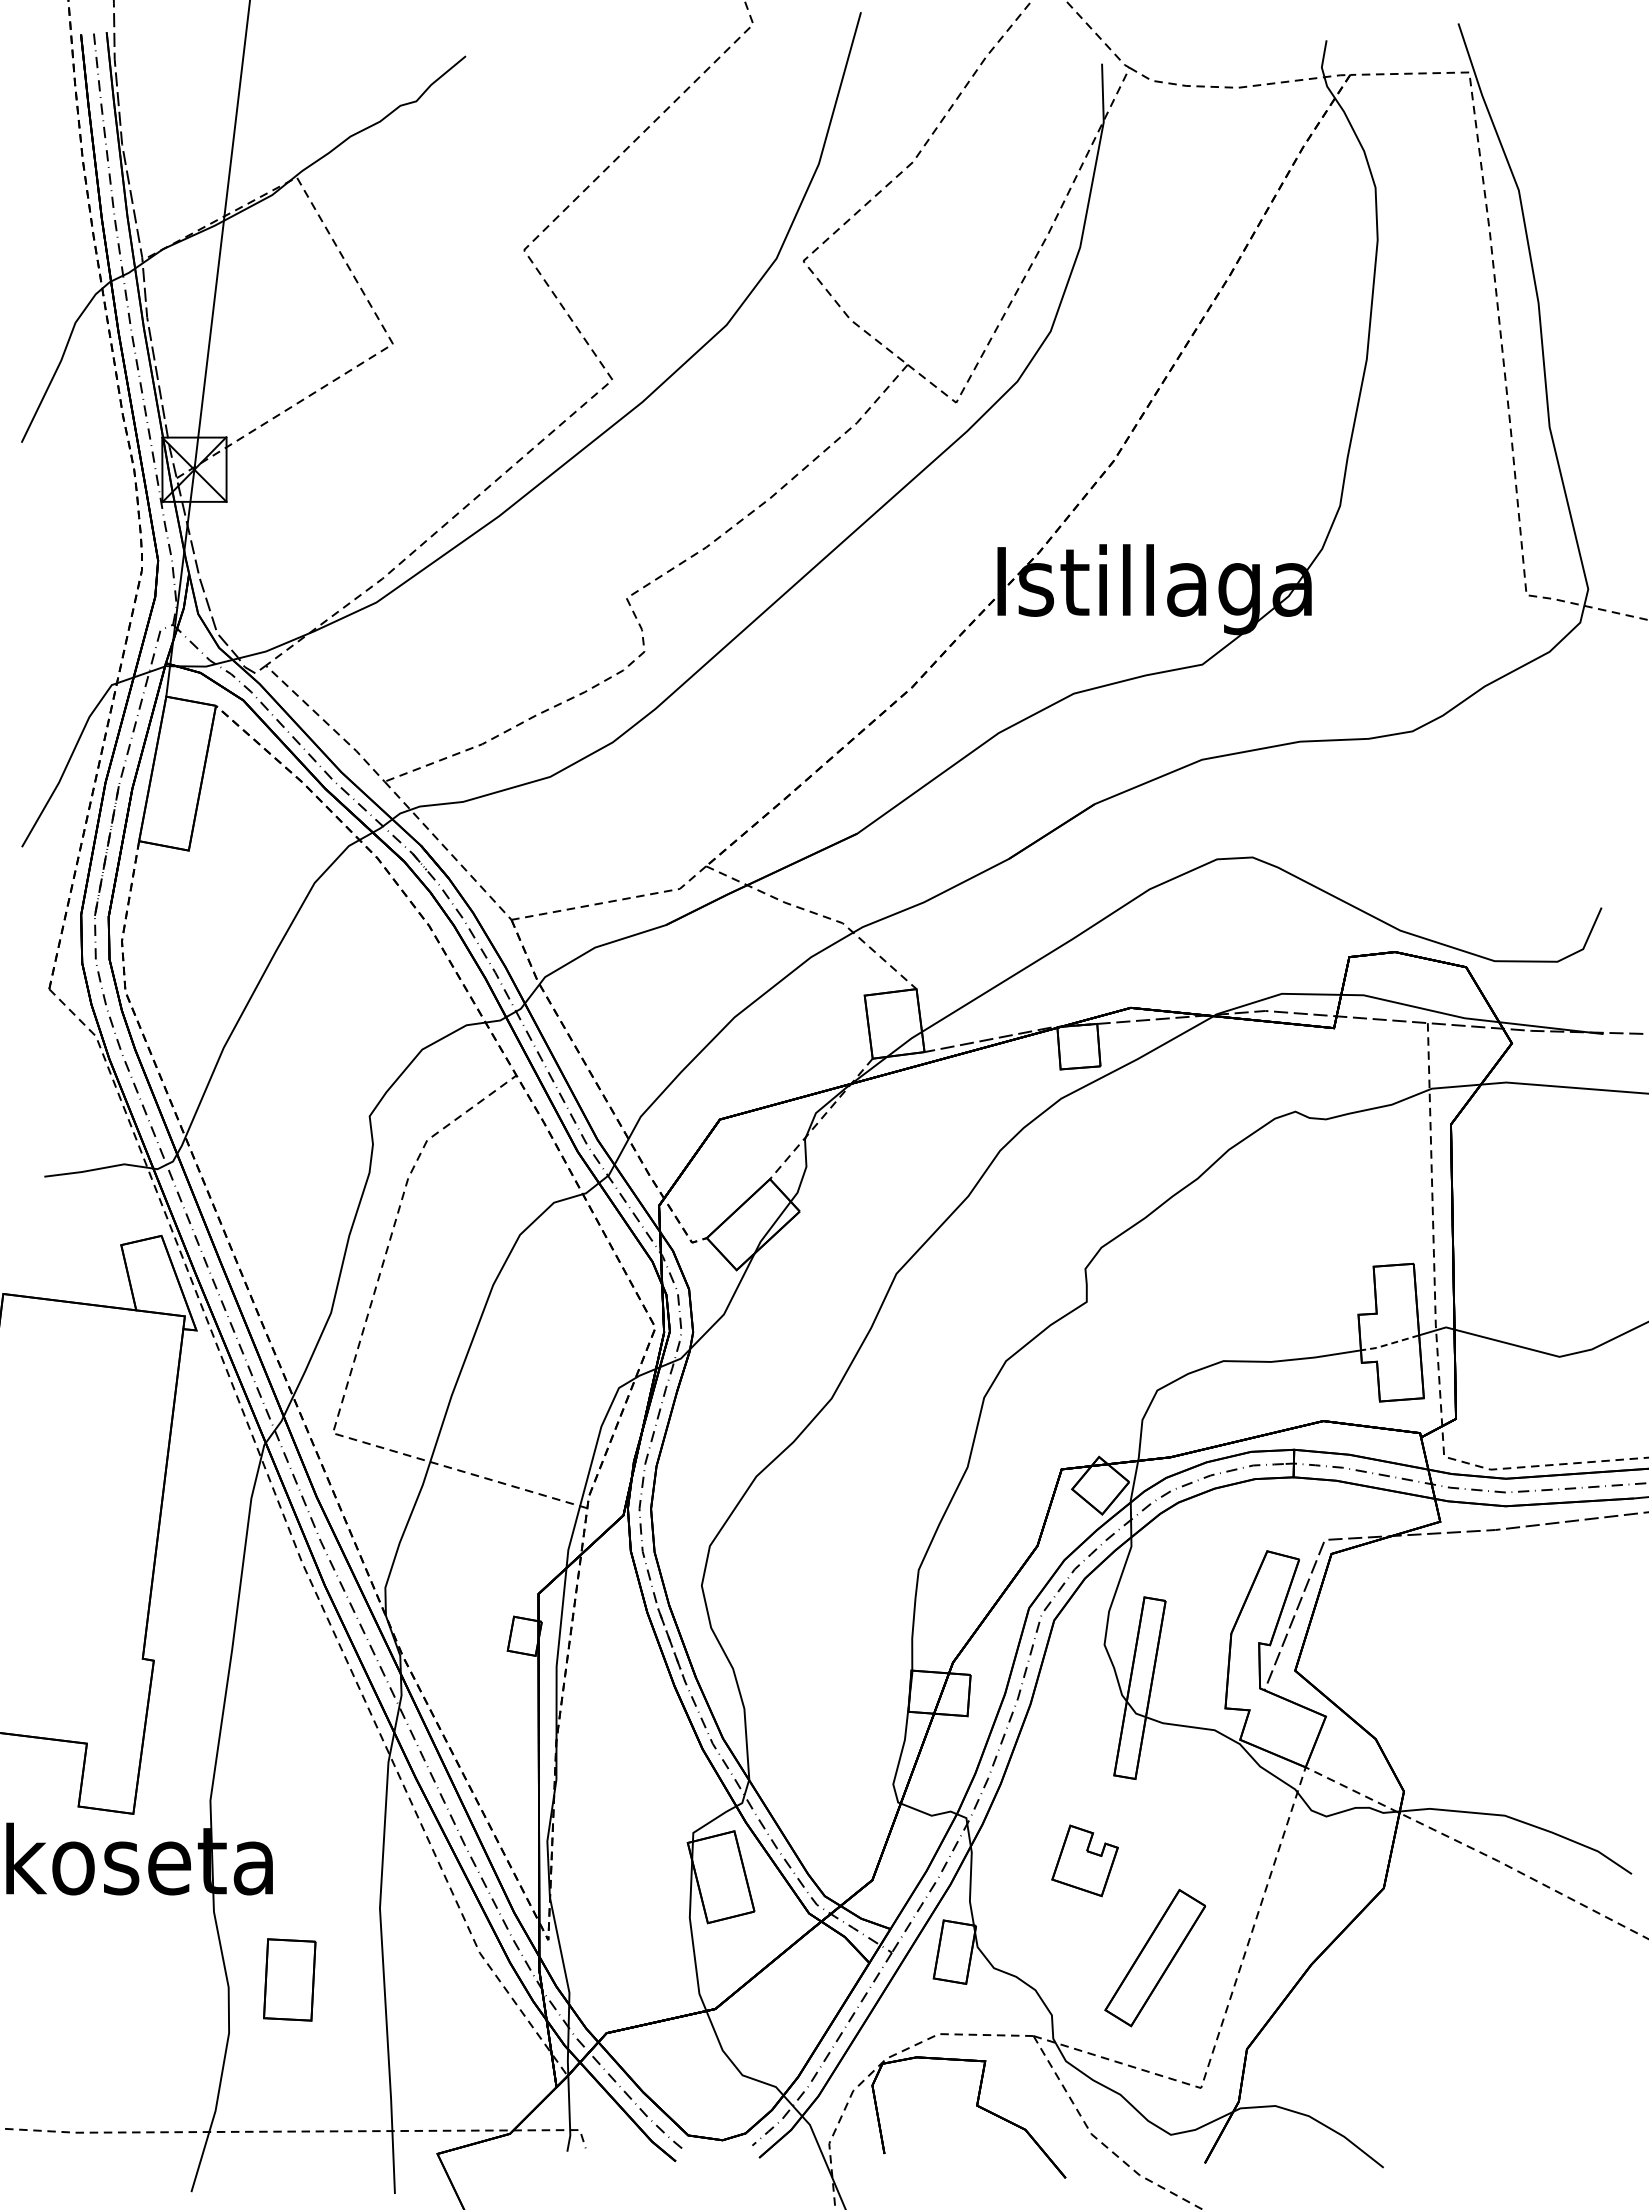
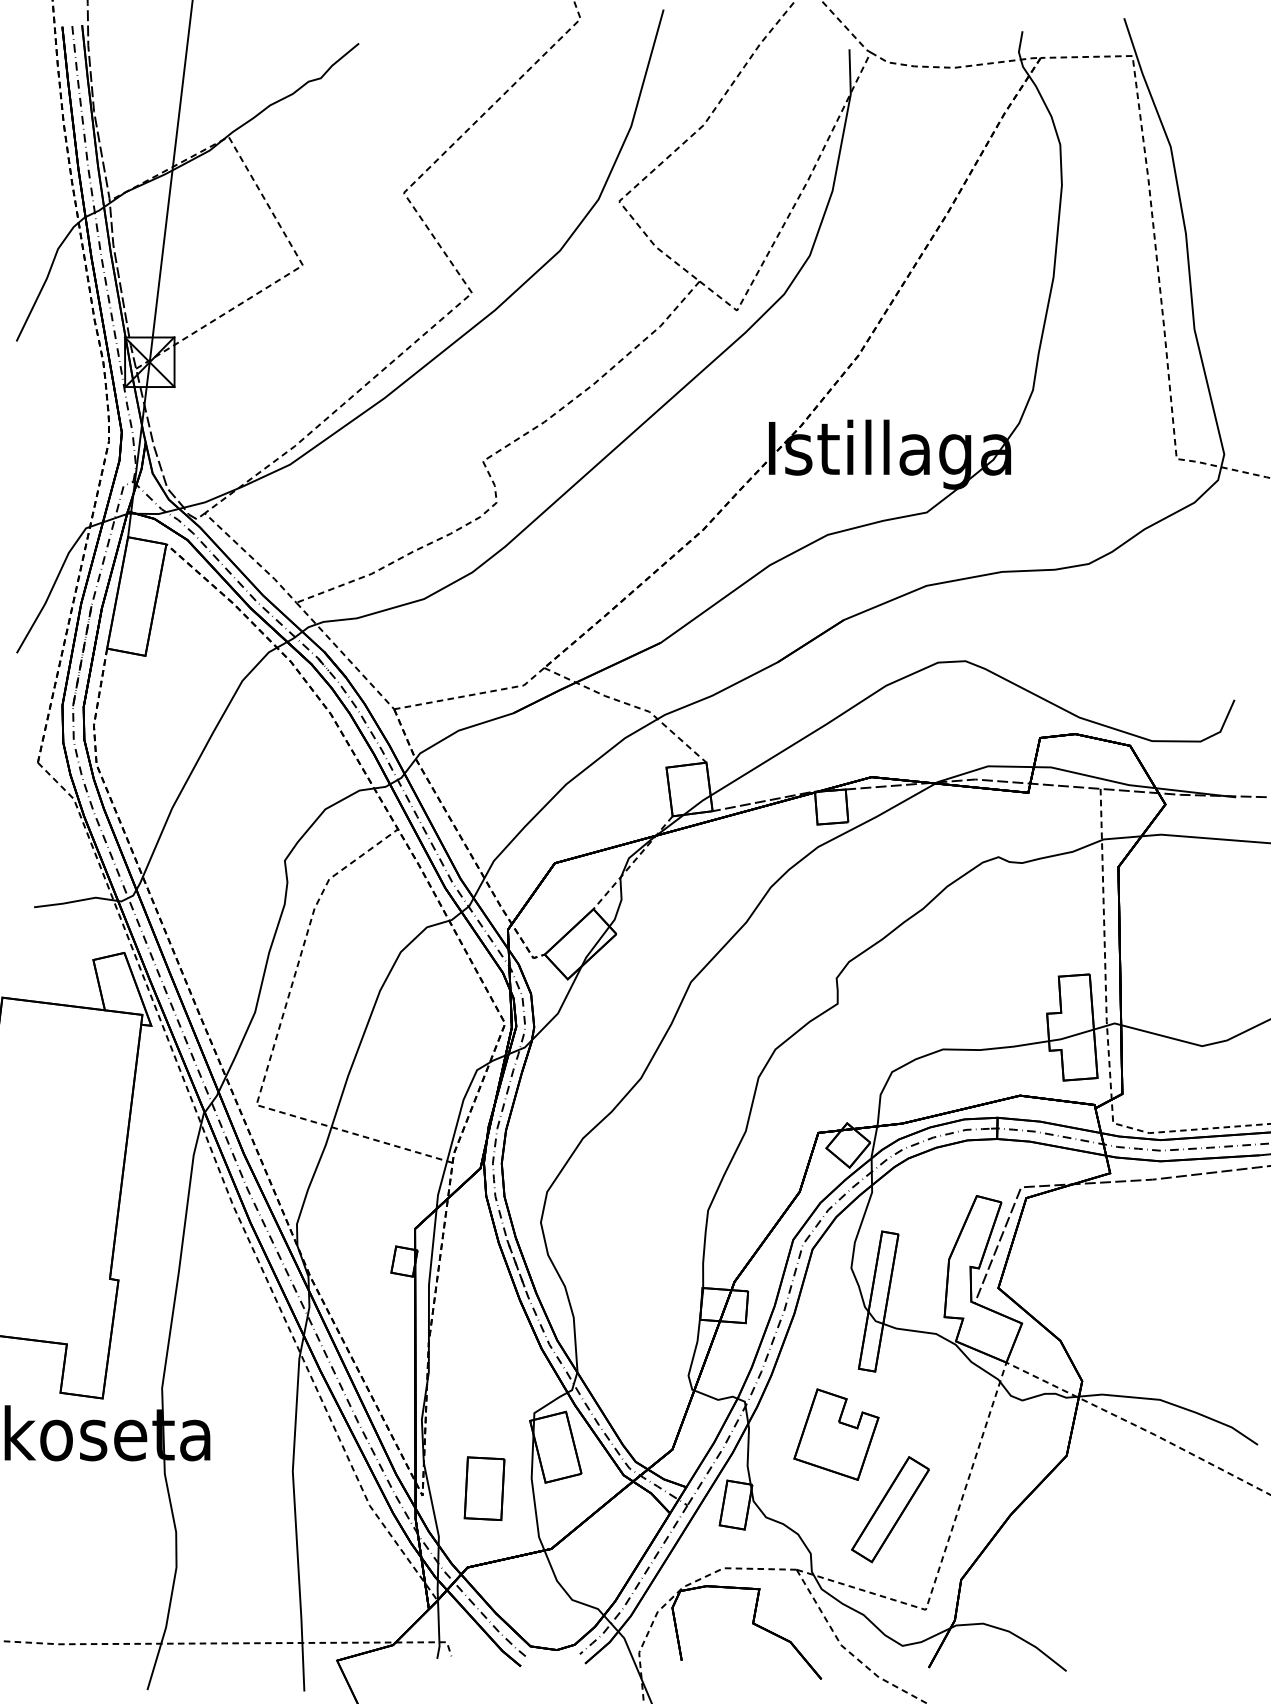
line: (1389, 1344) -> (1071, 1036), dashed -> solid
part: (1084, 1860) -> (835, 1434), size x1.67
part: (289, 1979) -> (484, 1488), moved

